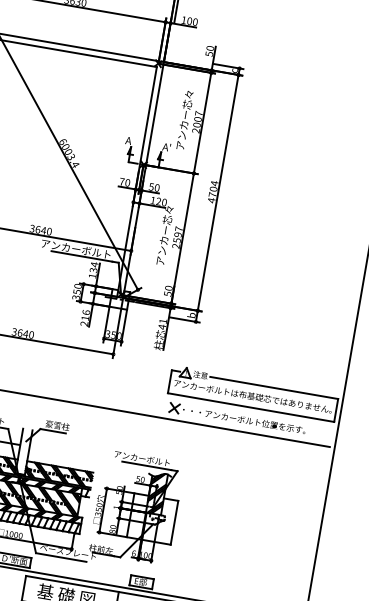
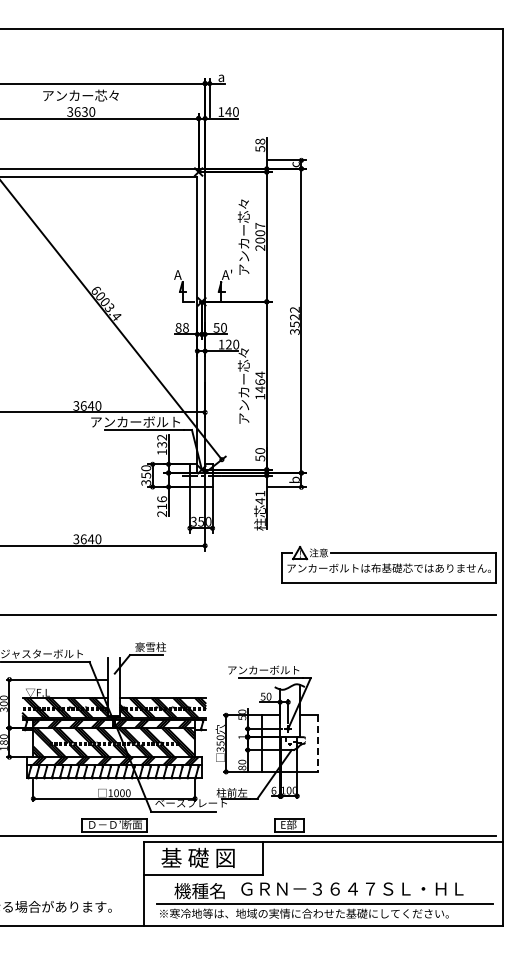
text: (189, 20) -> (228, 111), 100 -> 140
text: (210, 48) -> (260, 141), 50 -> 58
text: (124, 181) -> (181, 327), 70 -> 88
text: (212, 191) -> (294, 320), 4704 -> 3522
text: (177, 237) -> (260, 385), 2597 -> 1464
text: (94, 264) -> (161, 437), 134 -> 132
part: (237, 418) -> (374, 599), removed
hatch: (156, 493) -> (289, 710), removed
line: (174, 523) -> (318, 744), solid -> dashed

